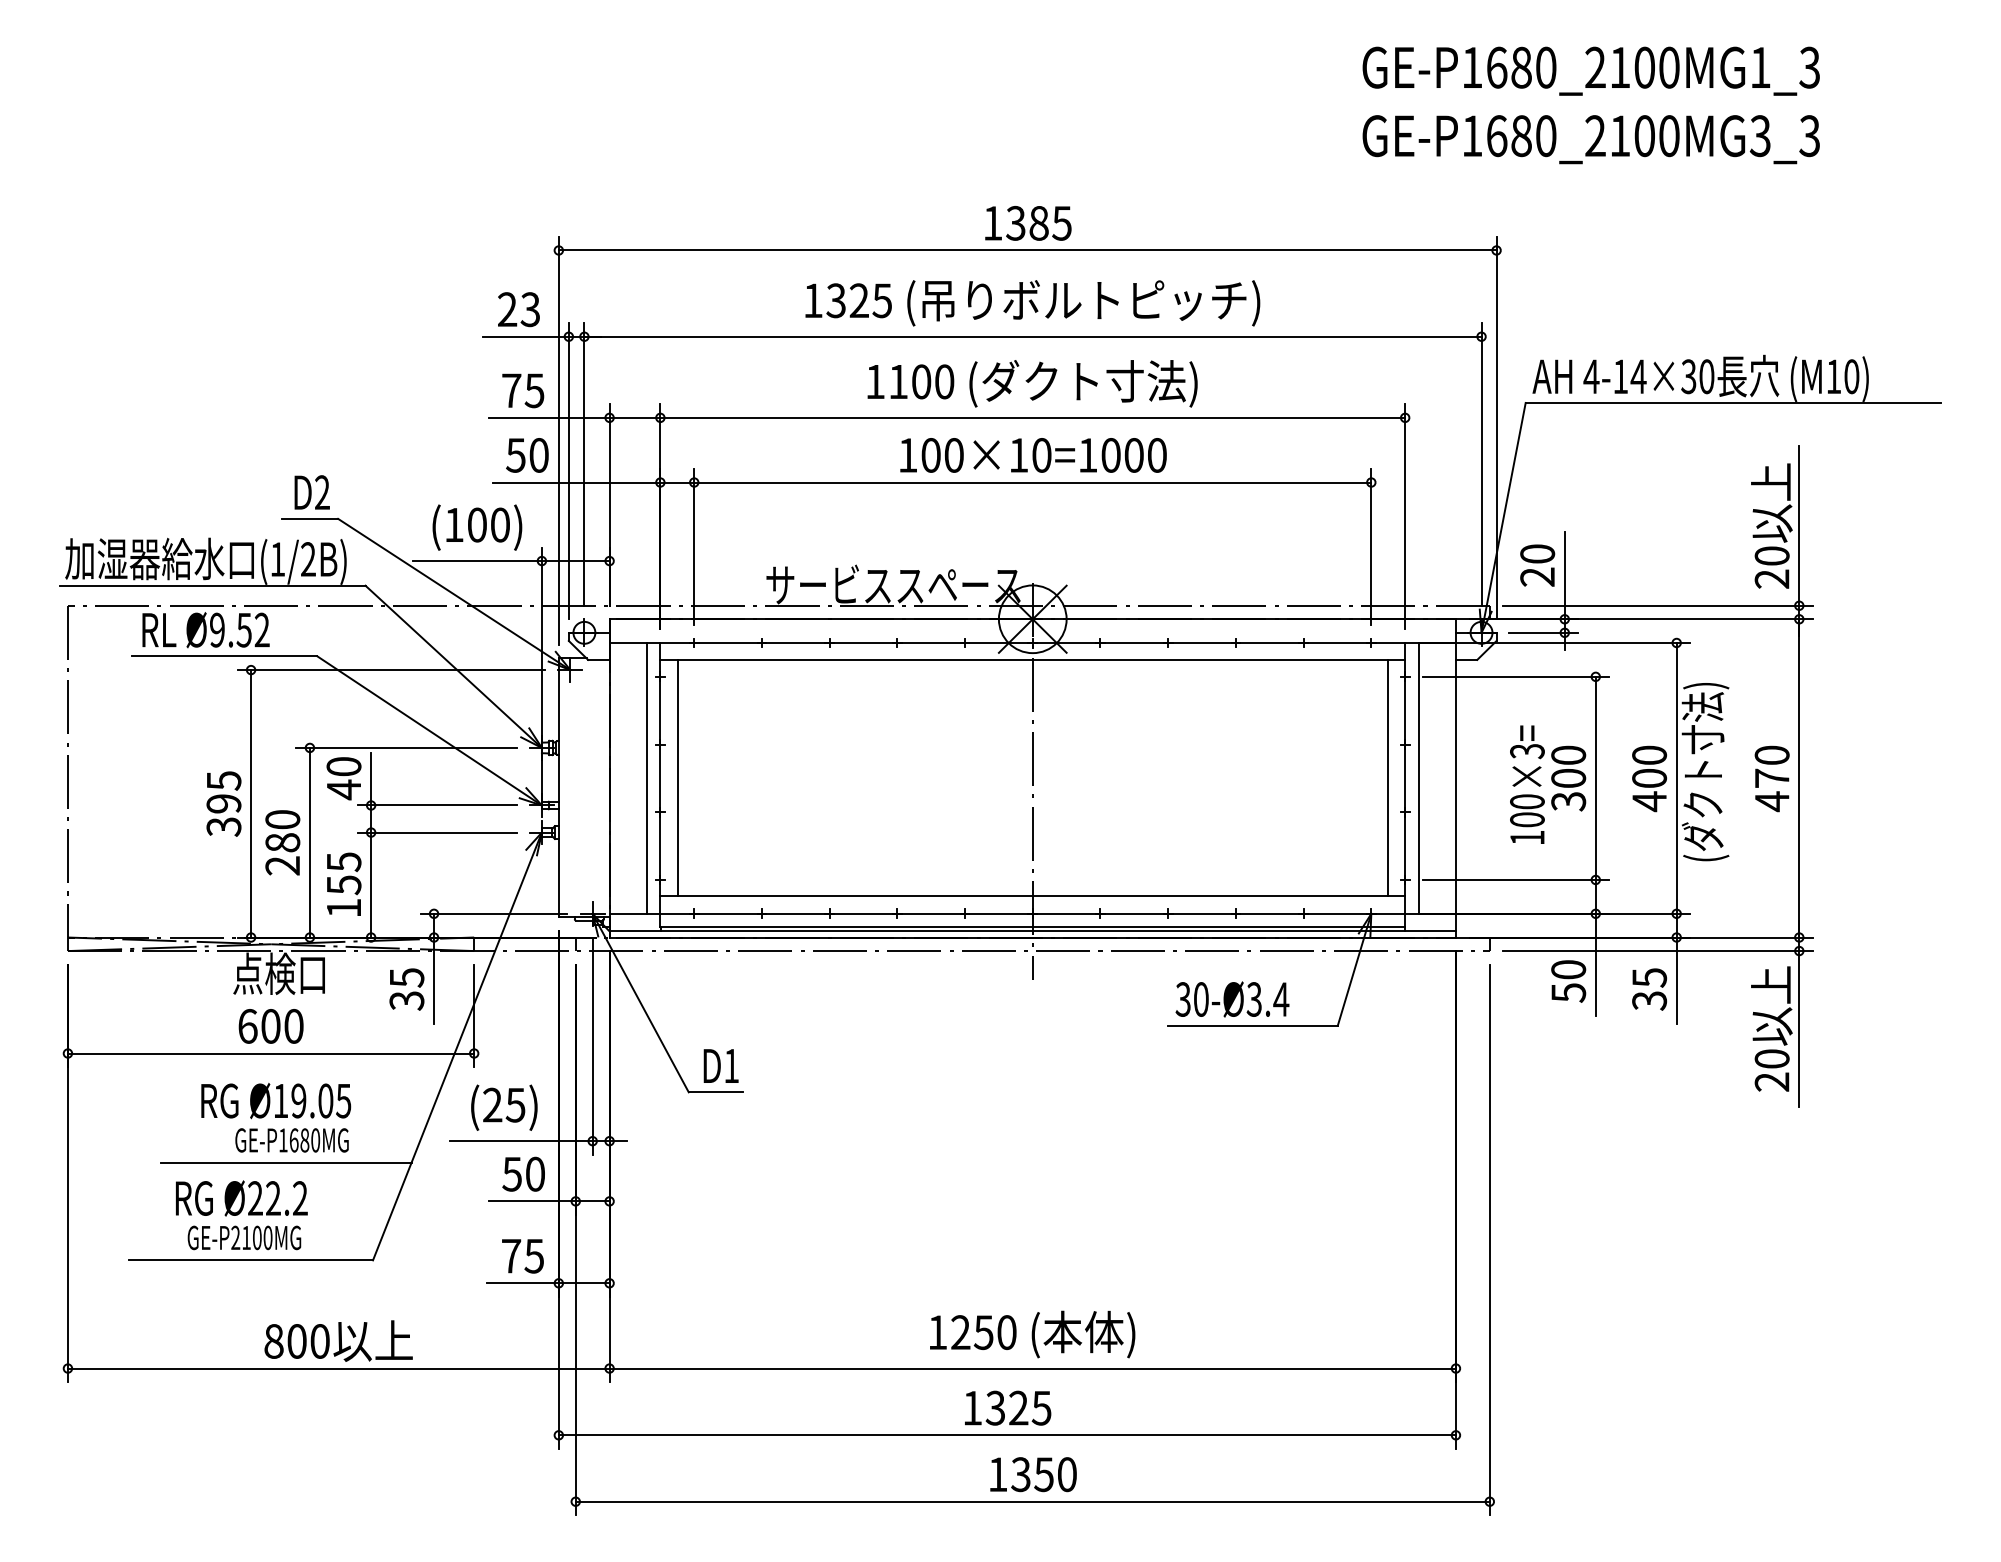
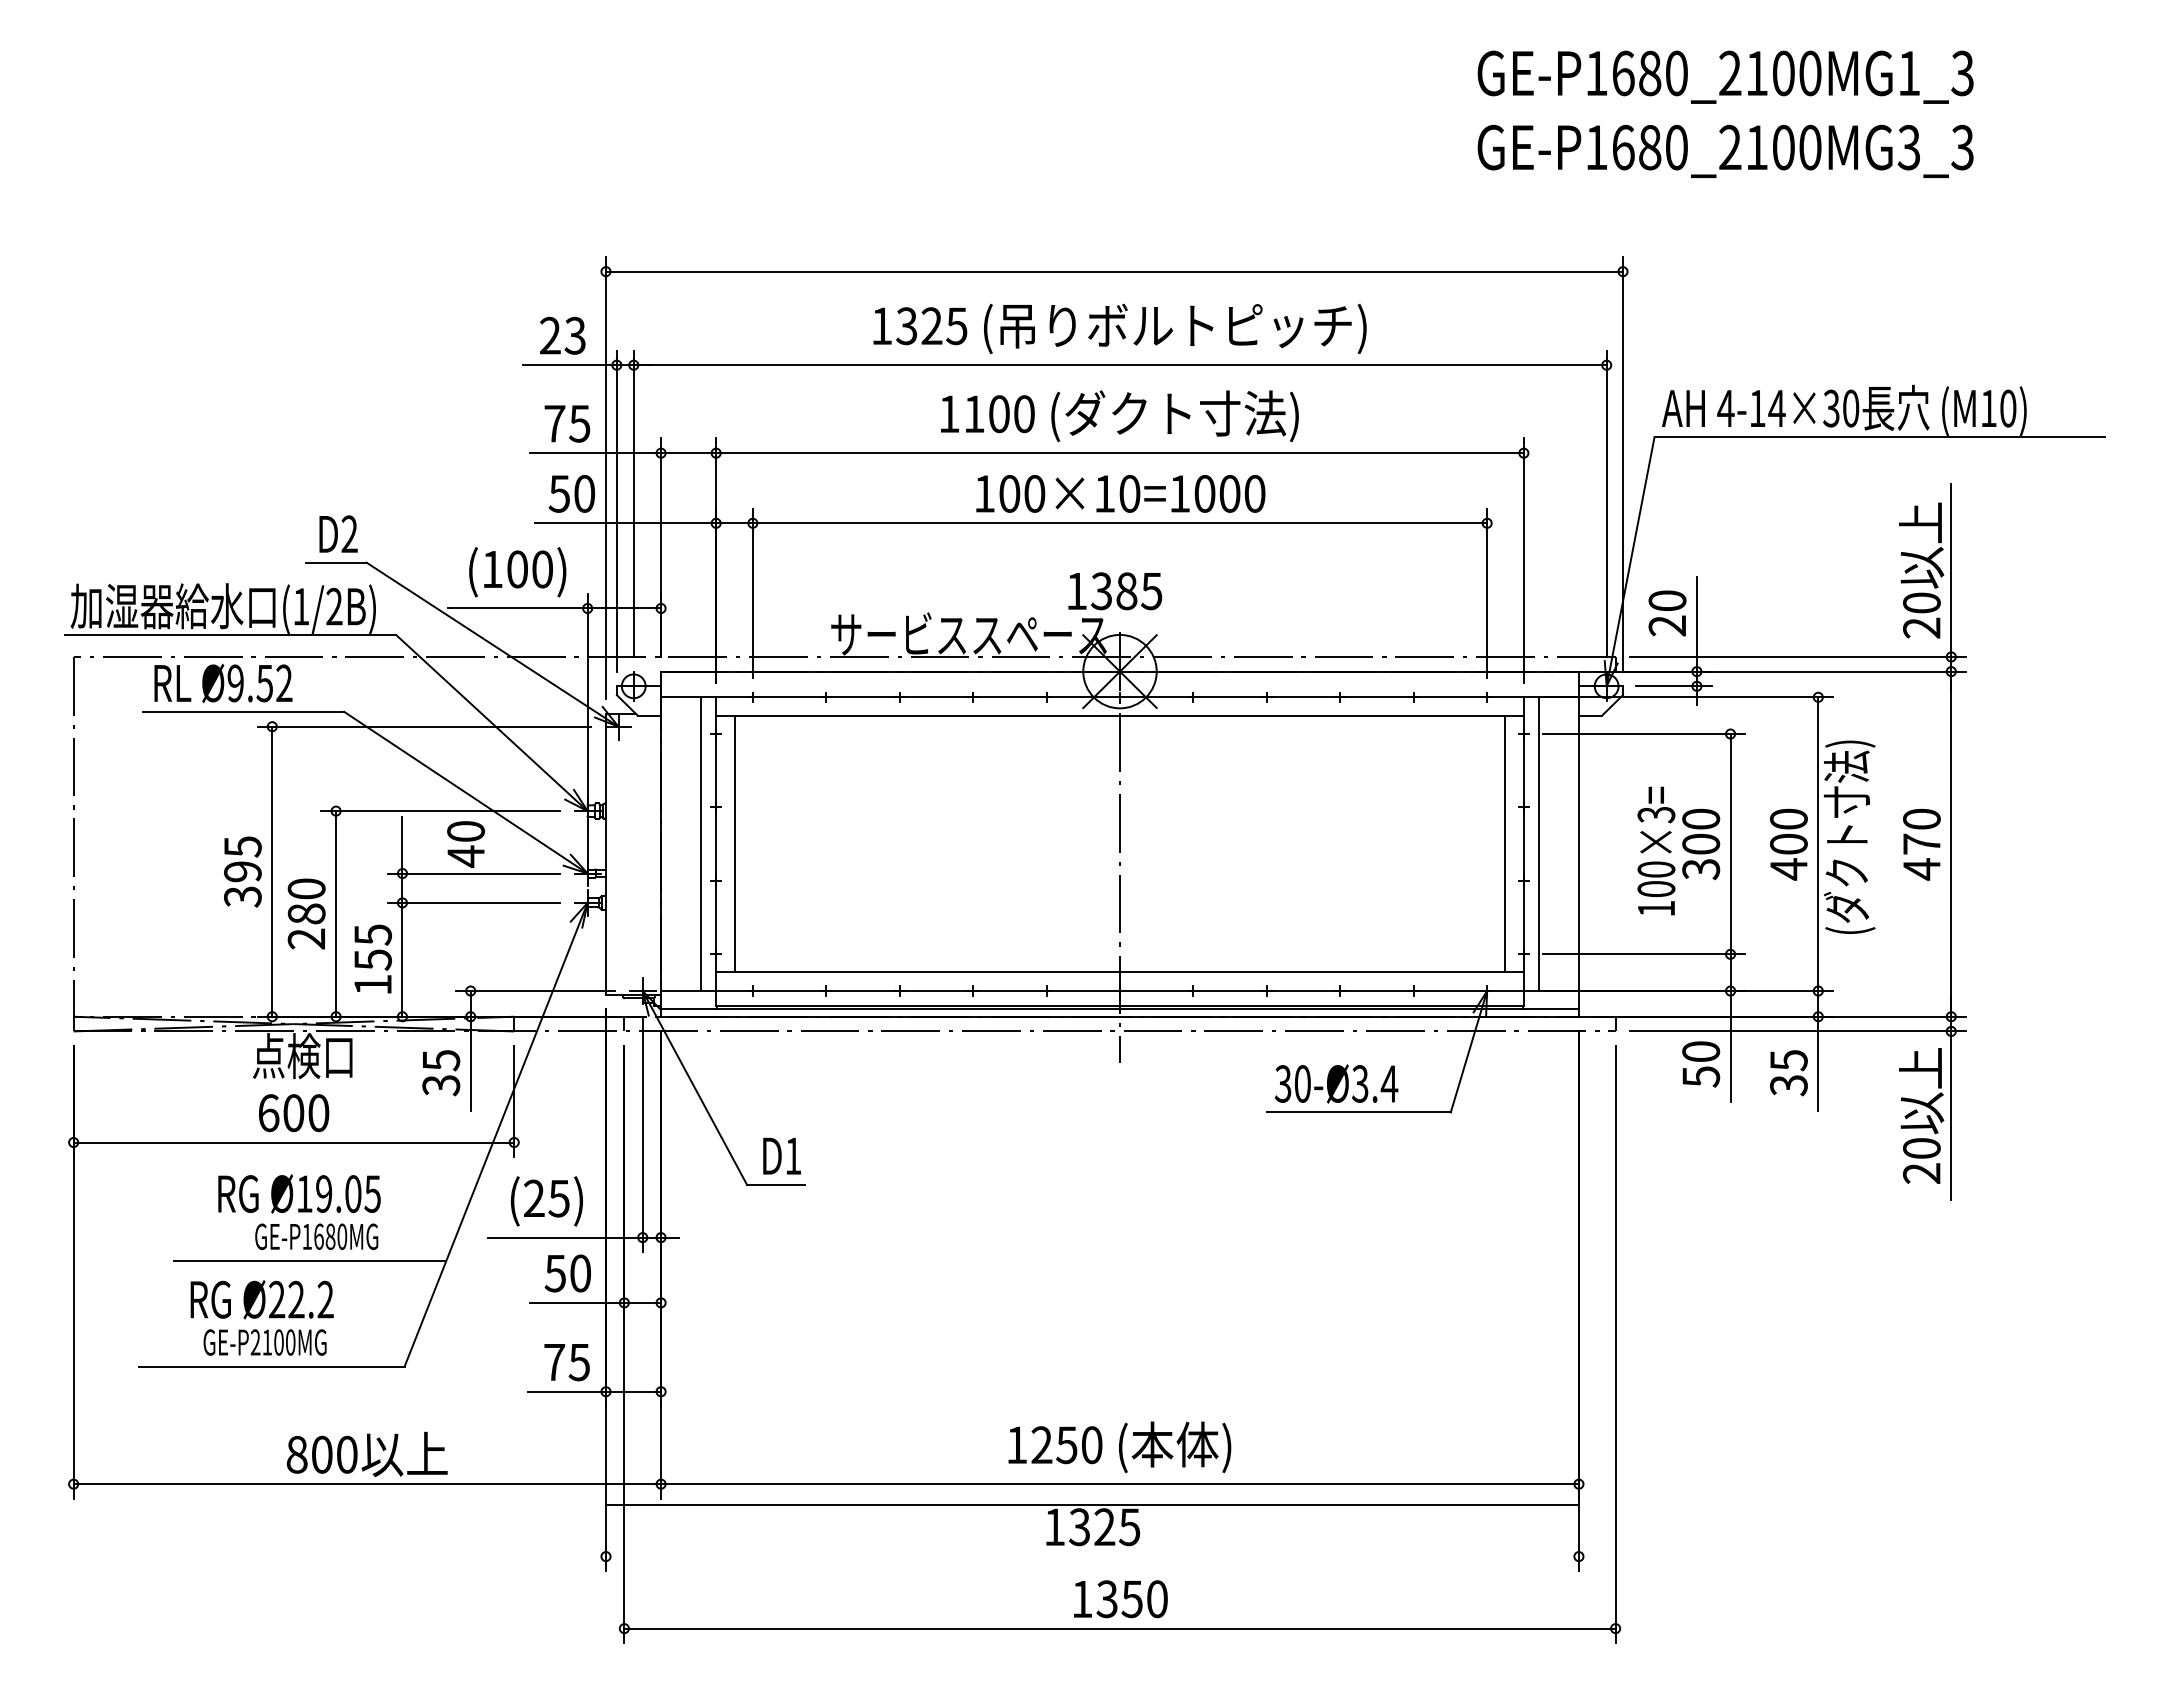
text: (1028, 223) -> (1115, 591), moved
text: (343, 778) -> (465, 844), moved
line: (1007, 1435) -> (1092, 1504), moved

